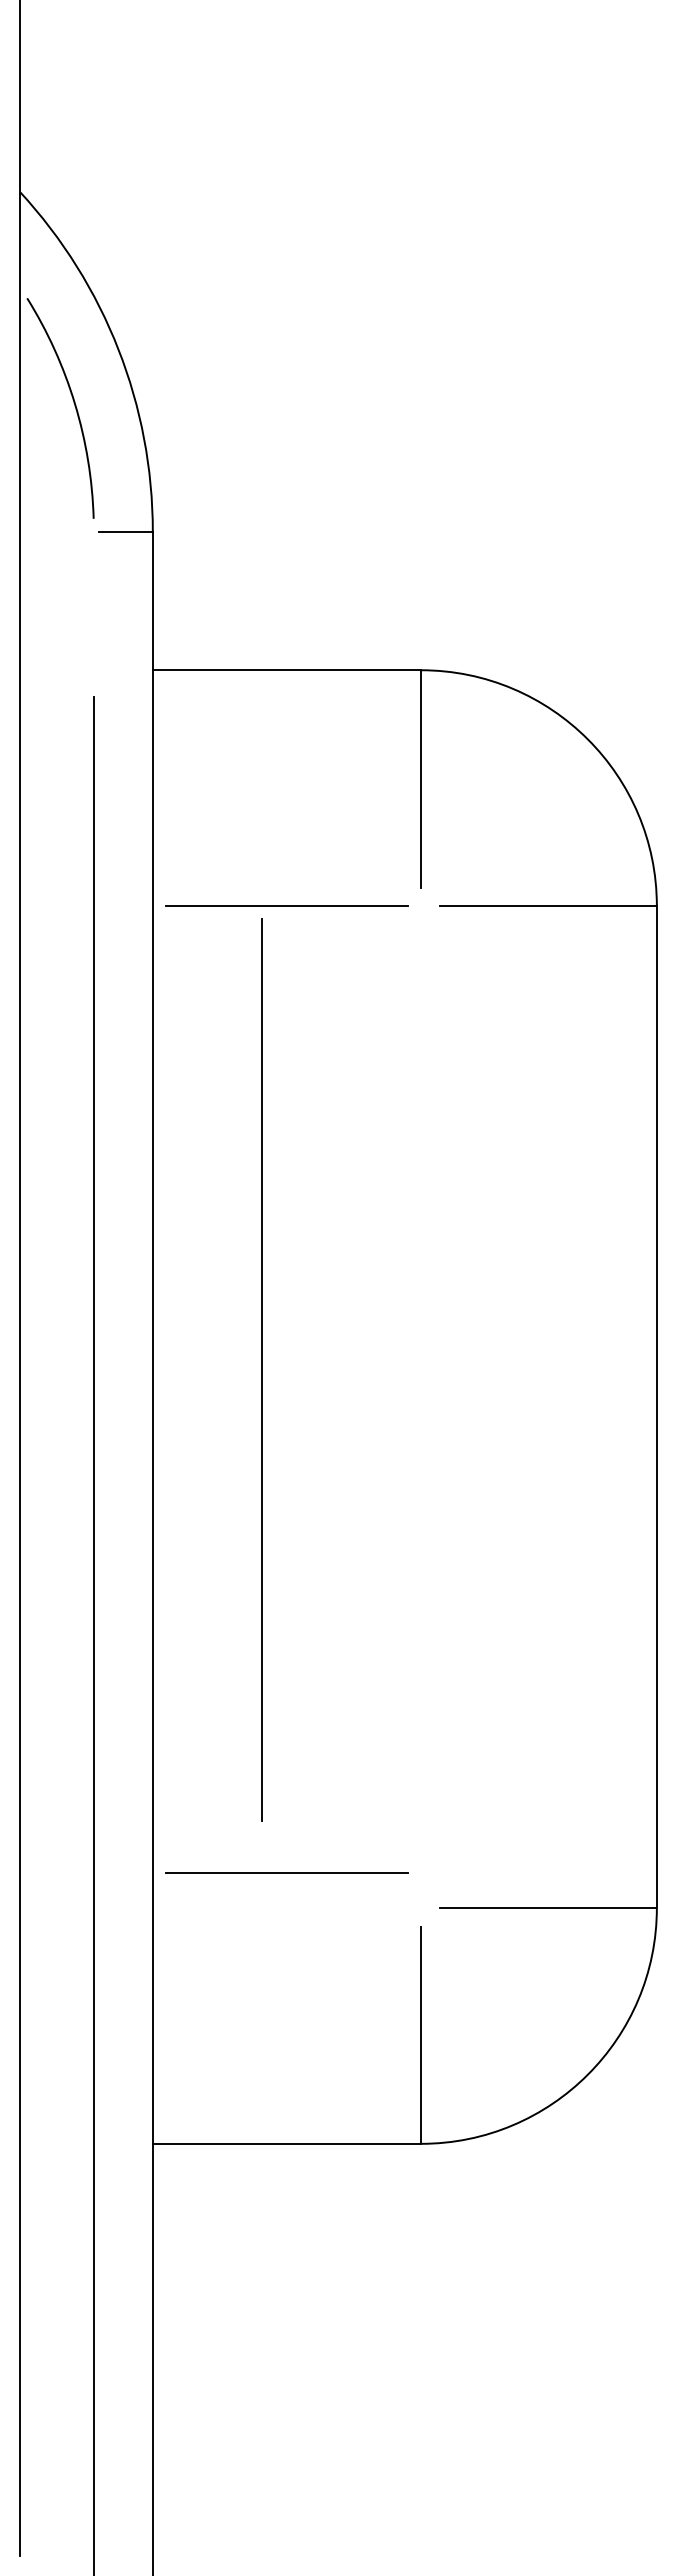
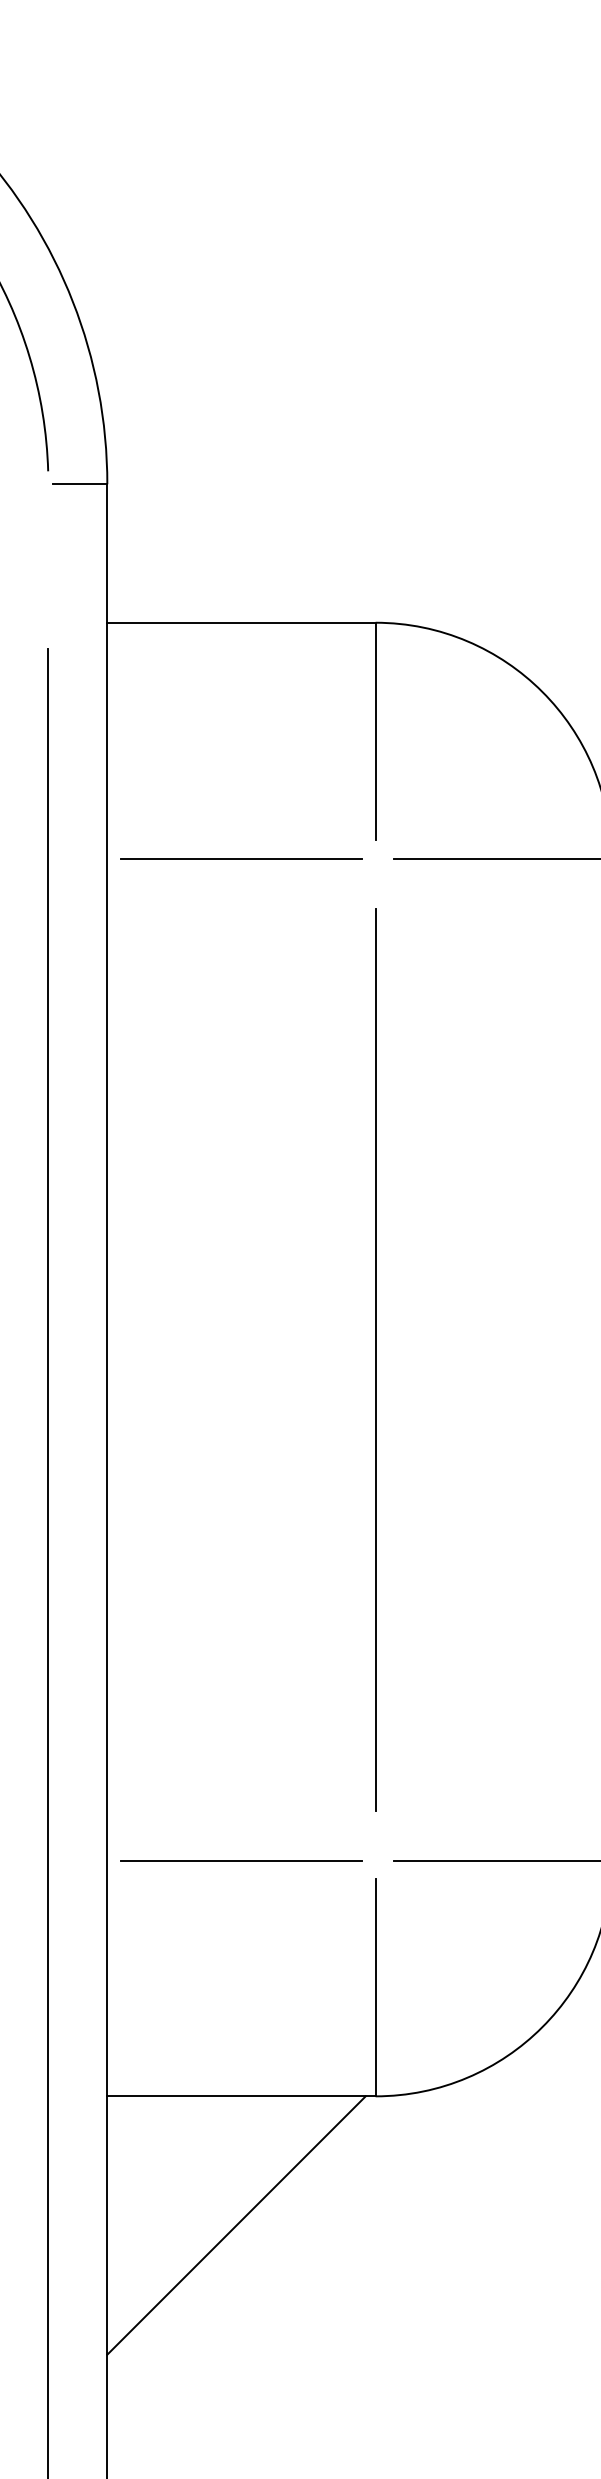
line: (261, 1369) -> (375, 1359), moved
line: (286, 1872) -> (241, 1860), moved
line: (281, 2272) -> (236, 2225), added

